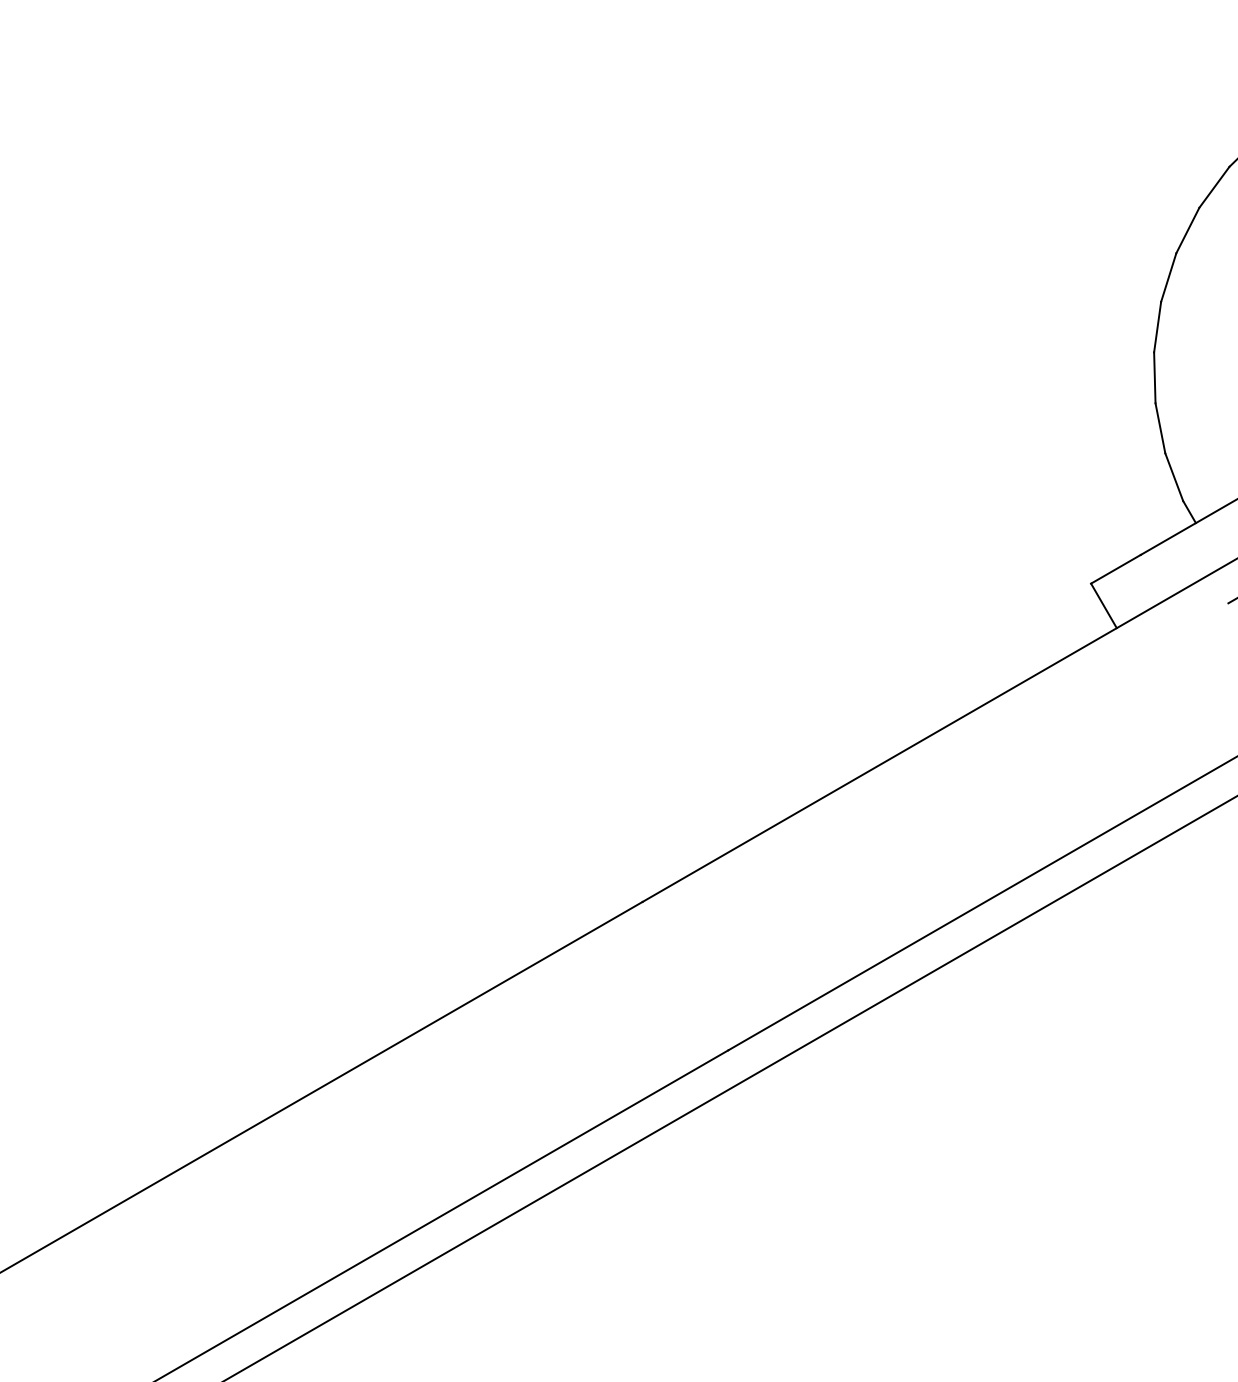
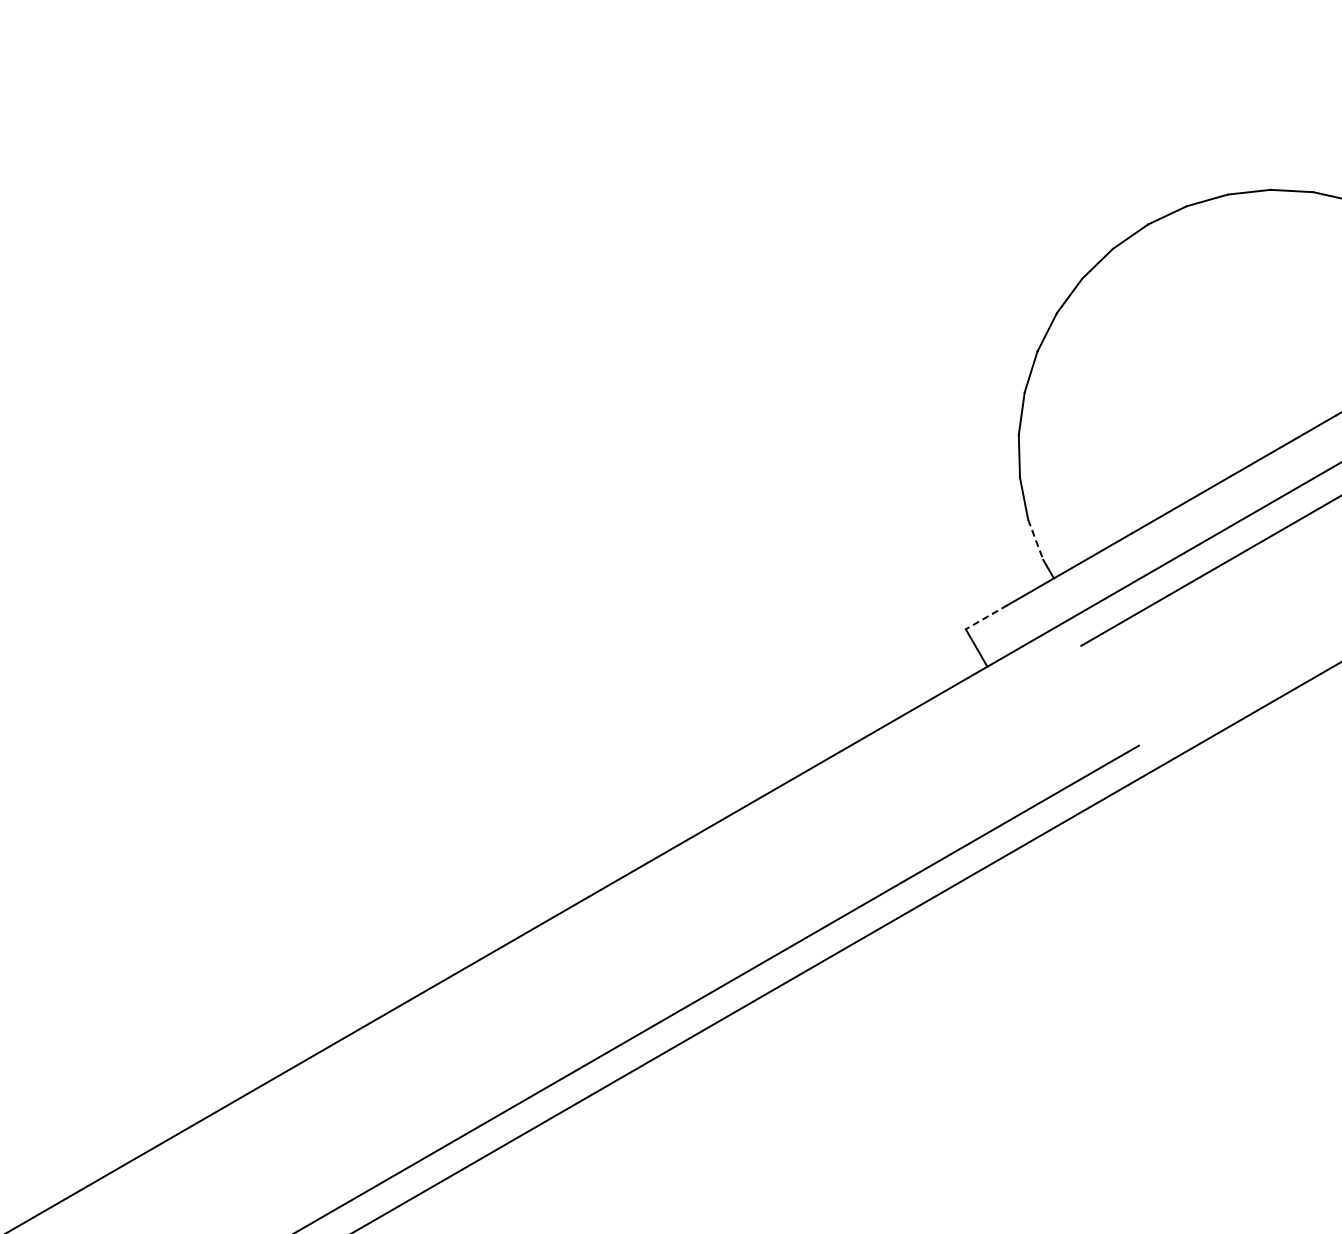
line: (1173, 478) -> (1035, 540), solid -> dashed
line: (1115, 569) -> (986, 617), solid -> dashed

